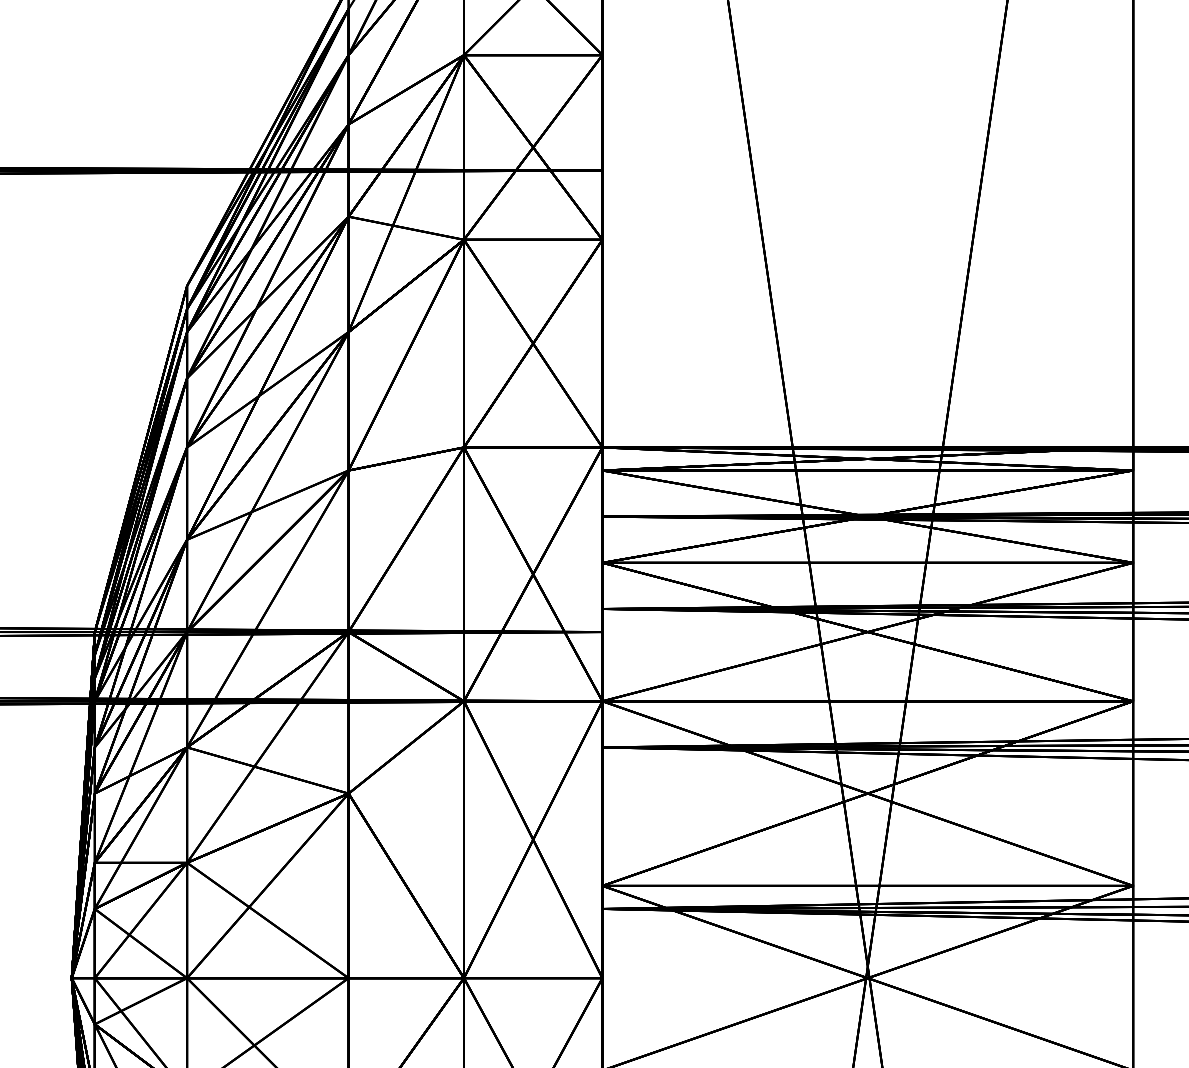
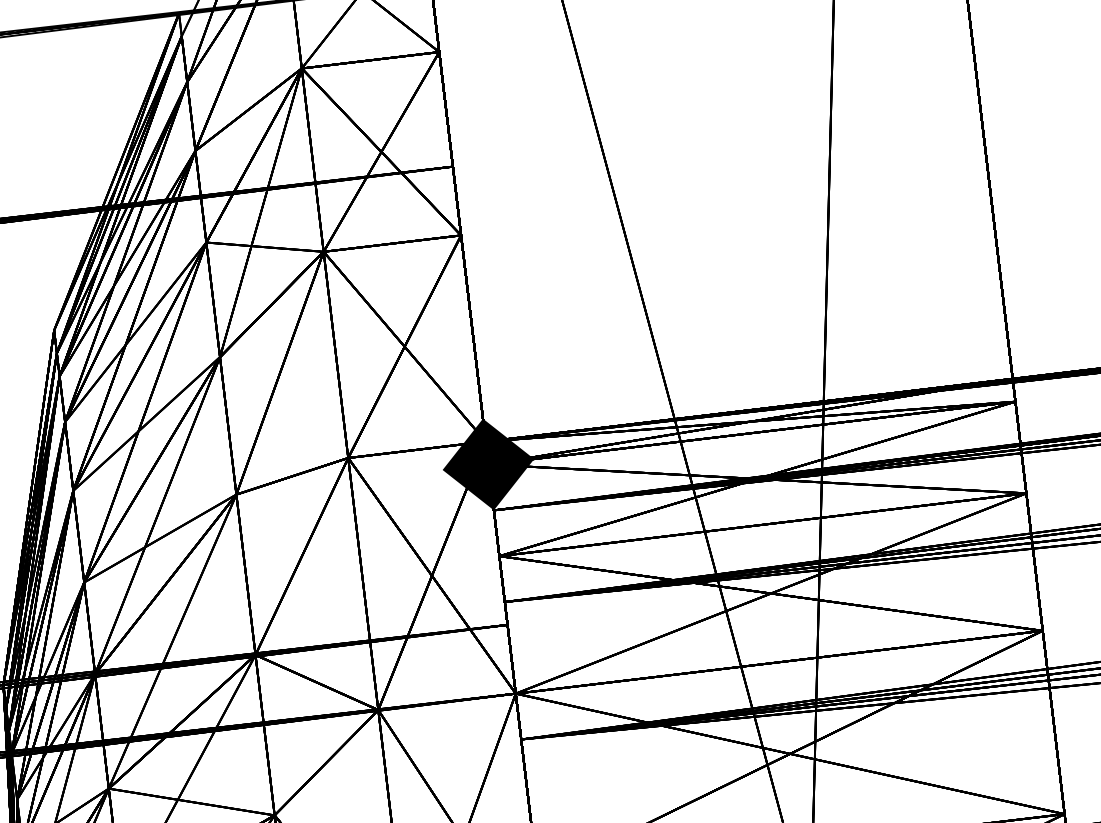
fill: (602, 470) -> (488, 464), added

